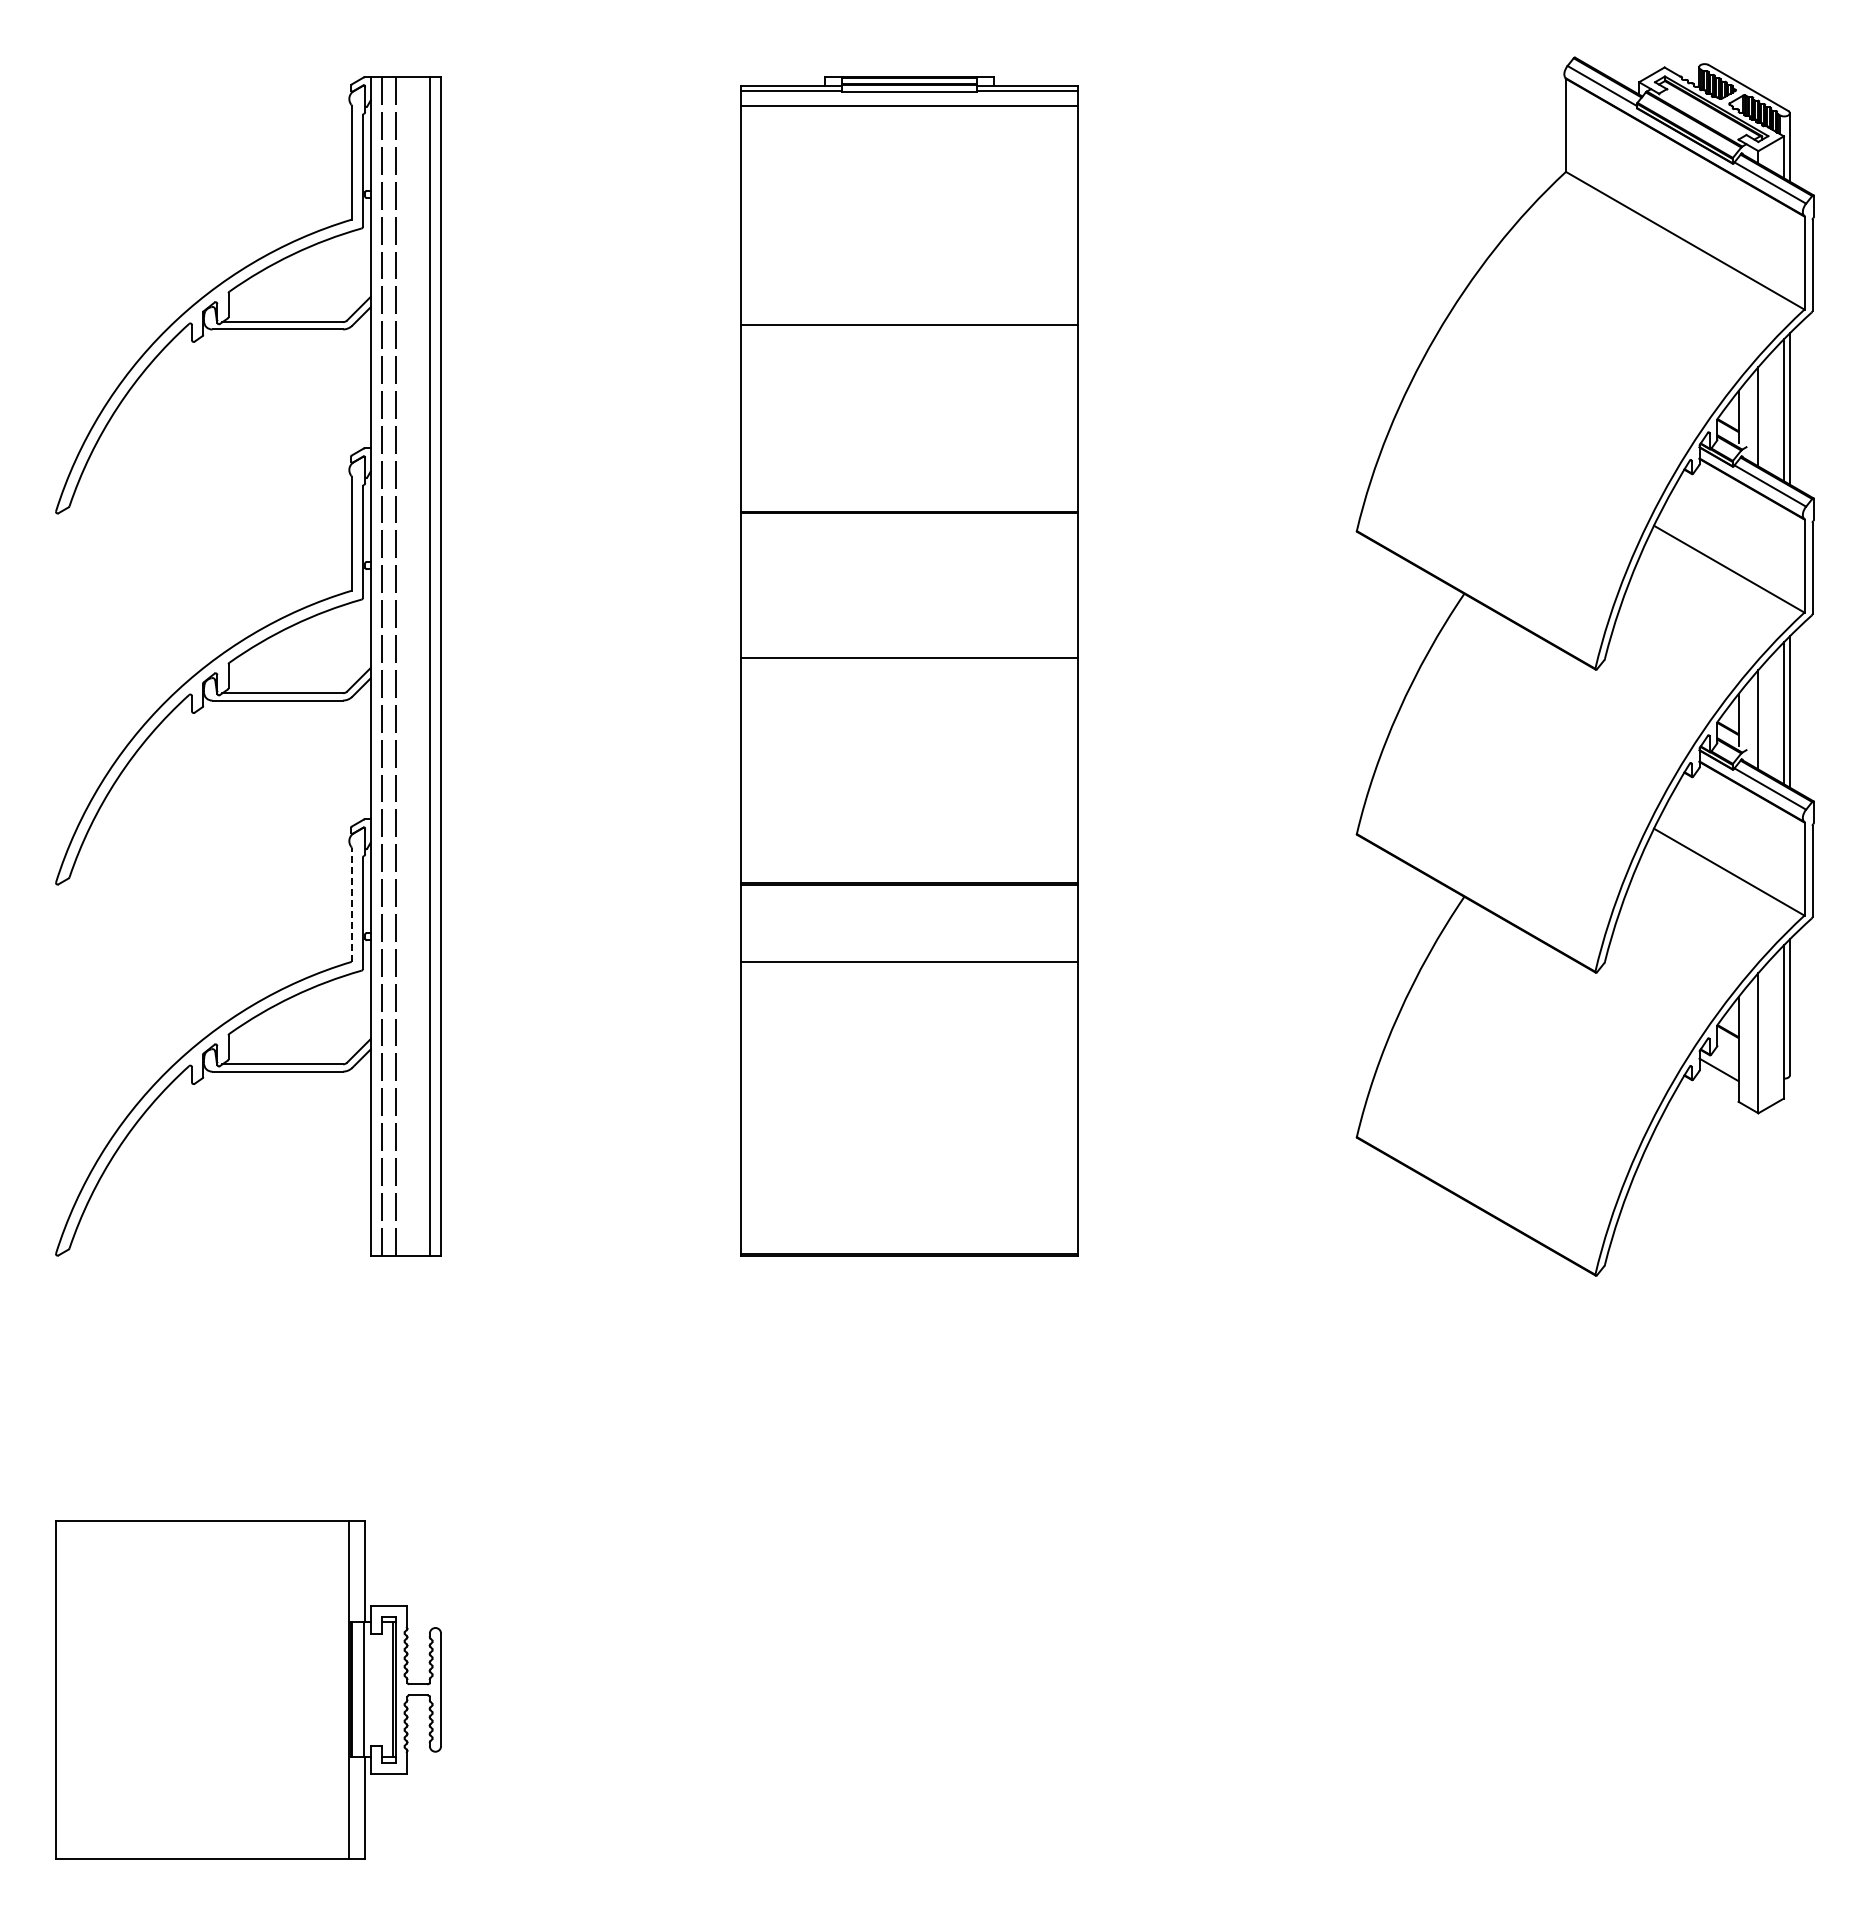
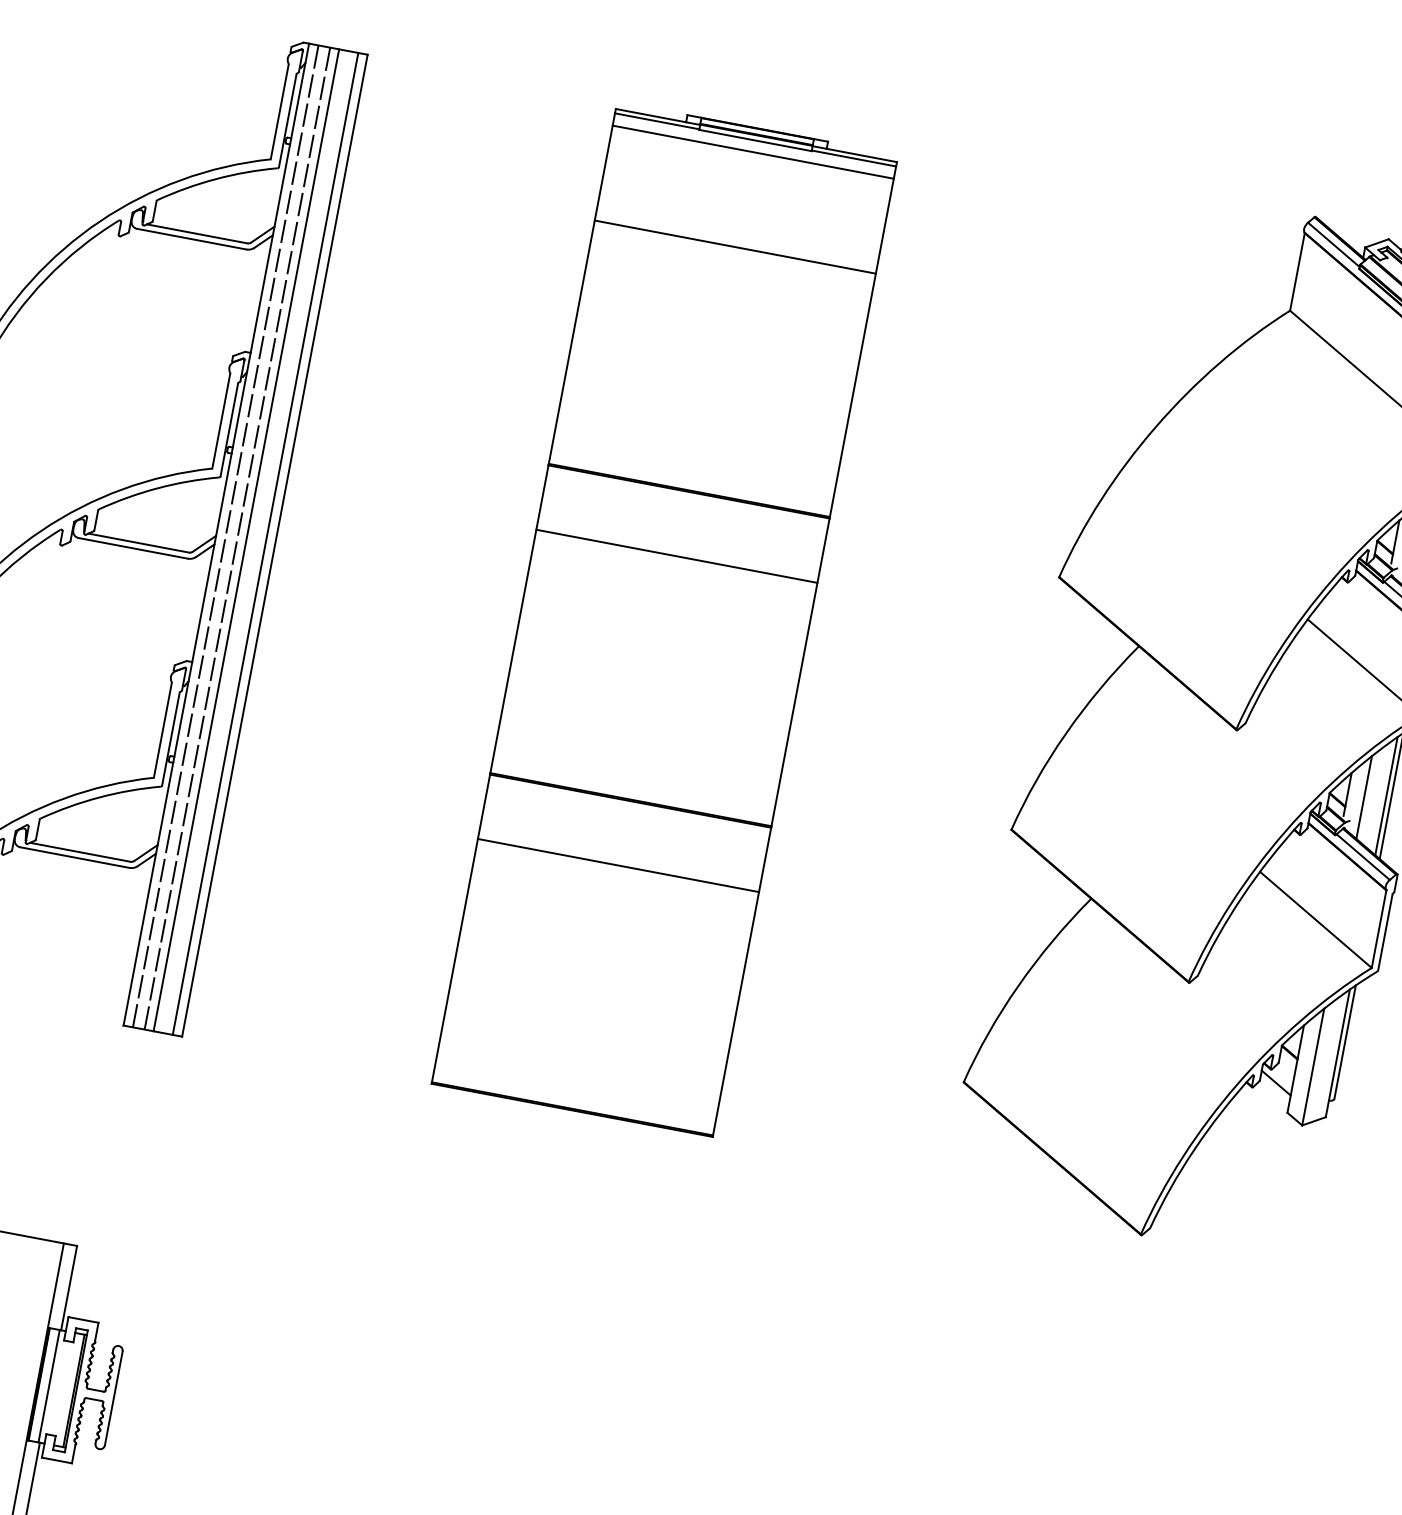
line: (908, 324) -> (734, 246), moved
line: (908, 657) -> (676, 556), moved
line: (406, 666) -> (246, 540), added
line: (351, 904) -> (162, 729), dashed -> solid

